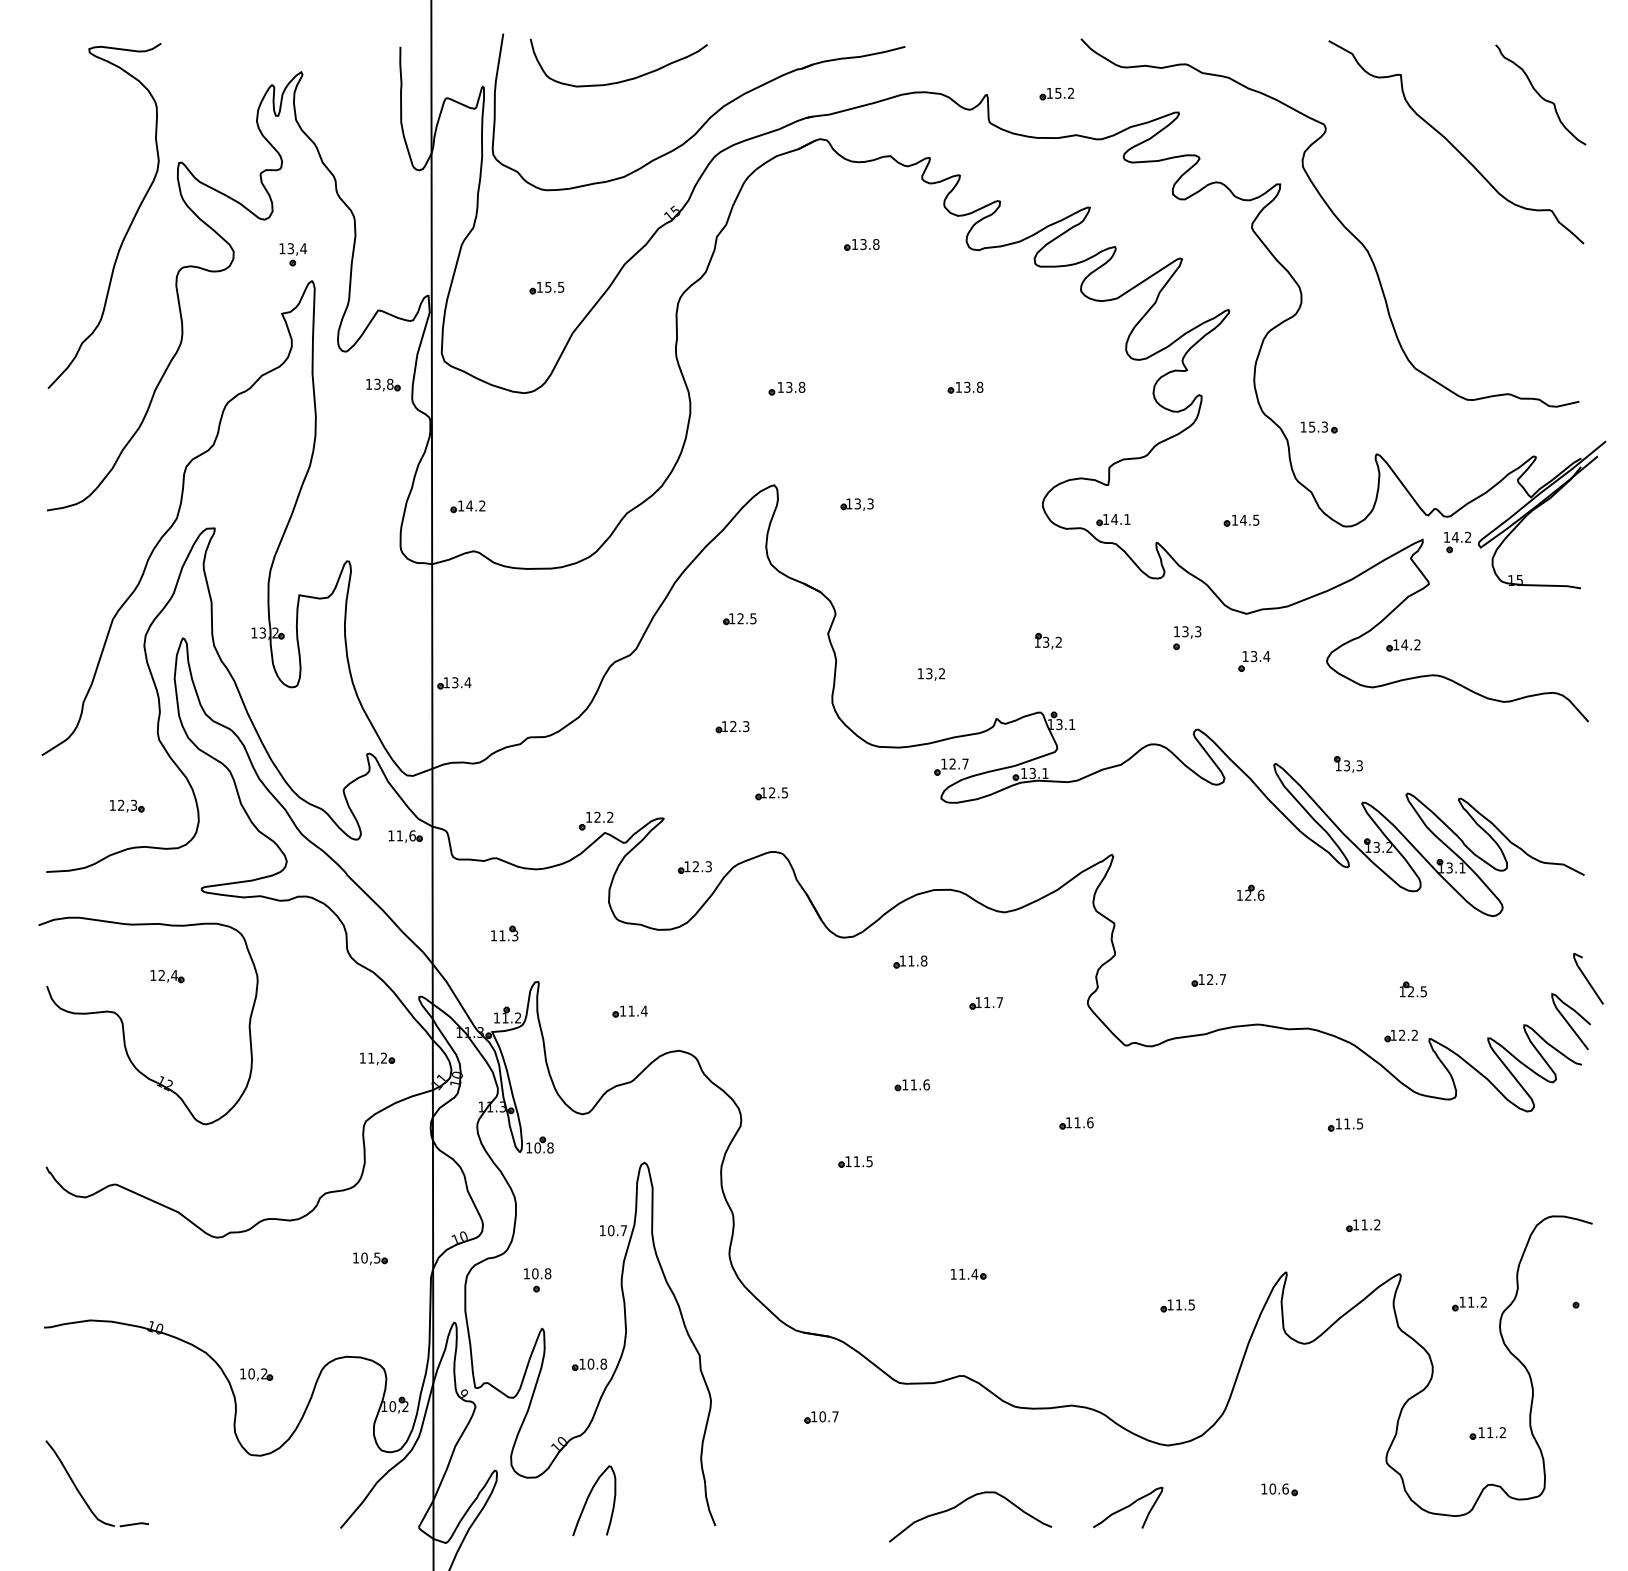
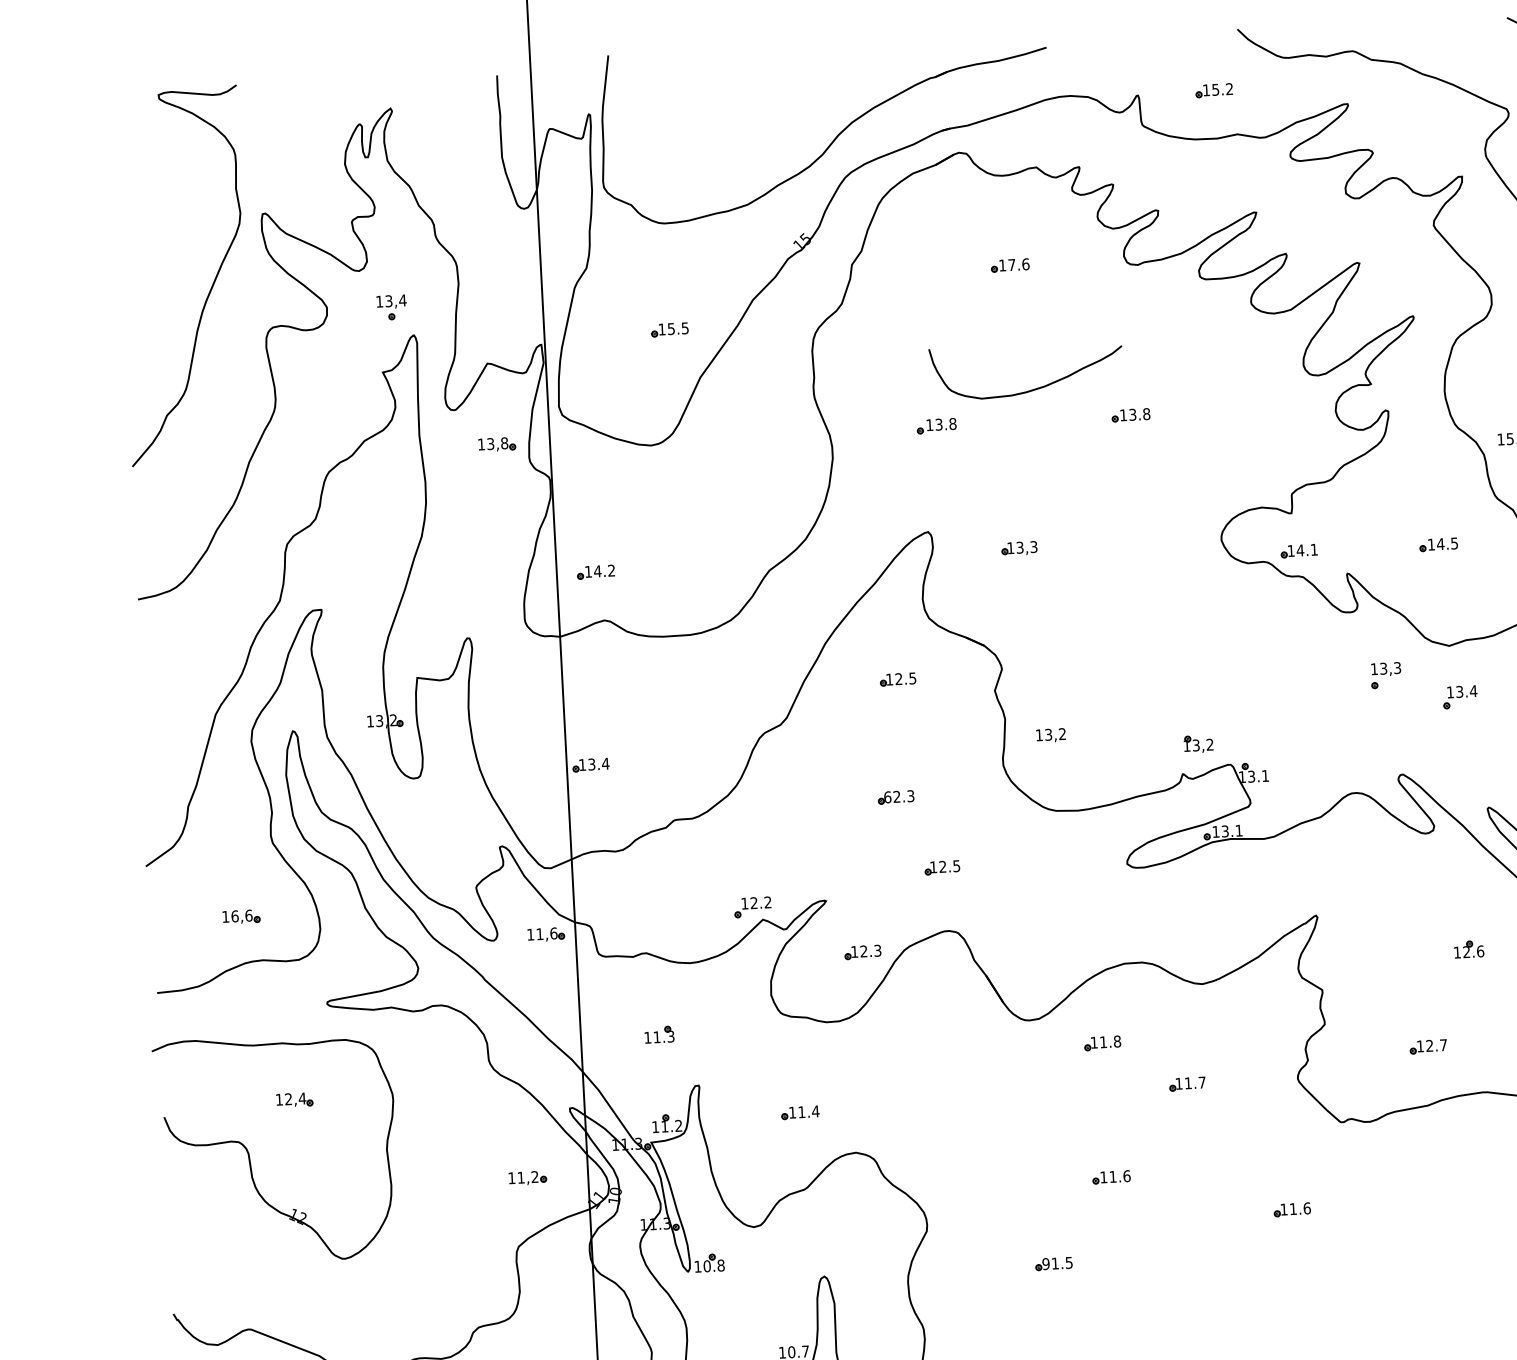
curve: (621, 80) -> (1030, 389), moved
text: (869, 244) -> (1018, 264), 13.8 -> 17.6
part: (1048, 640) -> (1198, 743), moved
text: (931, 674) -> (1051, 735), moved
text: (724, 726) -> (887, 797), 12.3 -> 62.3
part: (951, 766) -> (1136, 828), removed
text: (127, 804) -> (241, 915), 12,3 -> 16,6
text: (848, 1161) -> (1046, 1263), 11.5 -> 91.5

